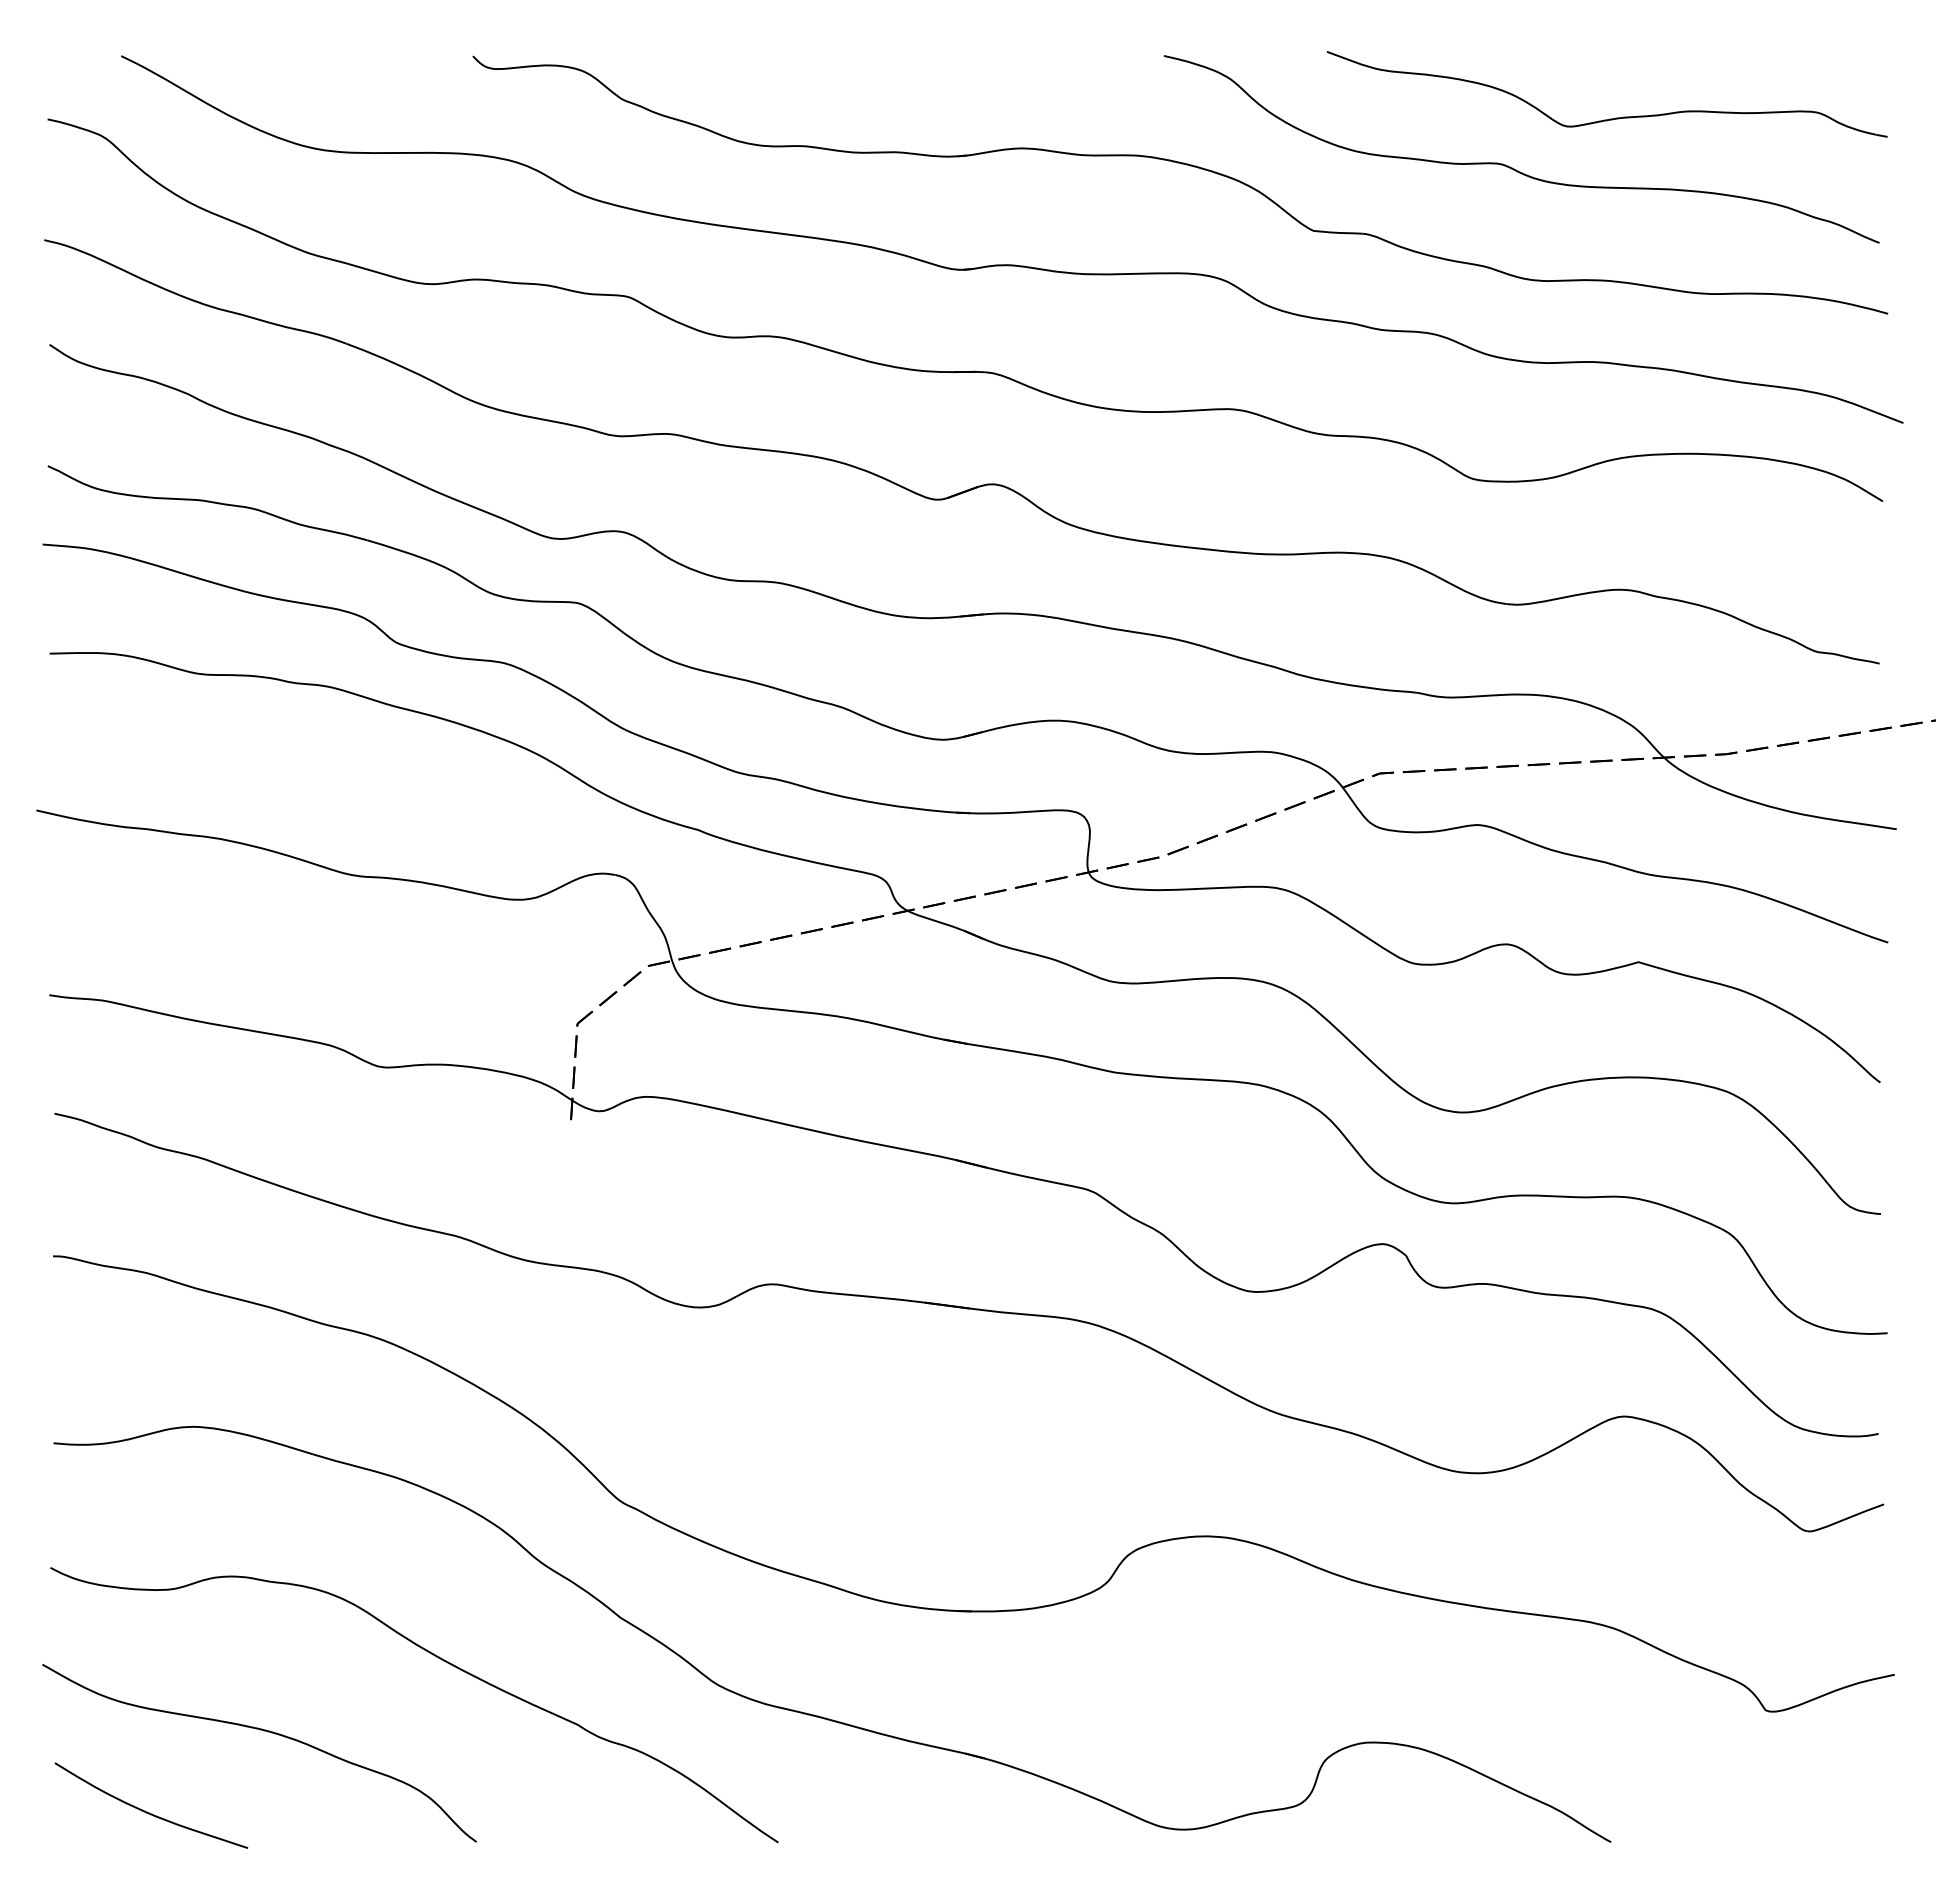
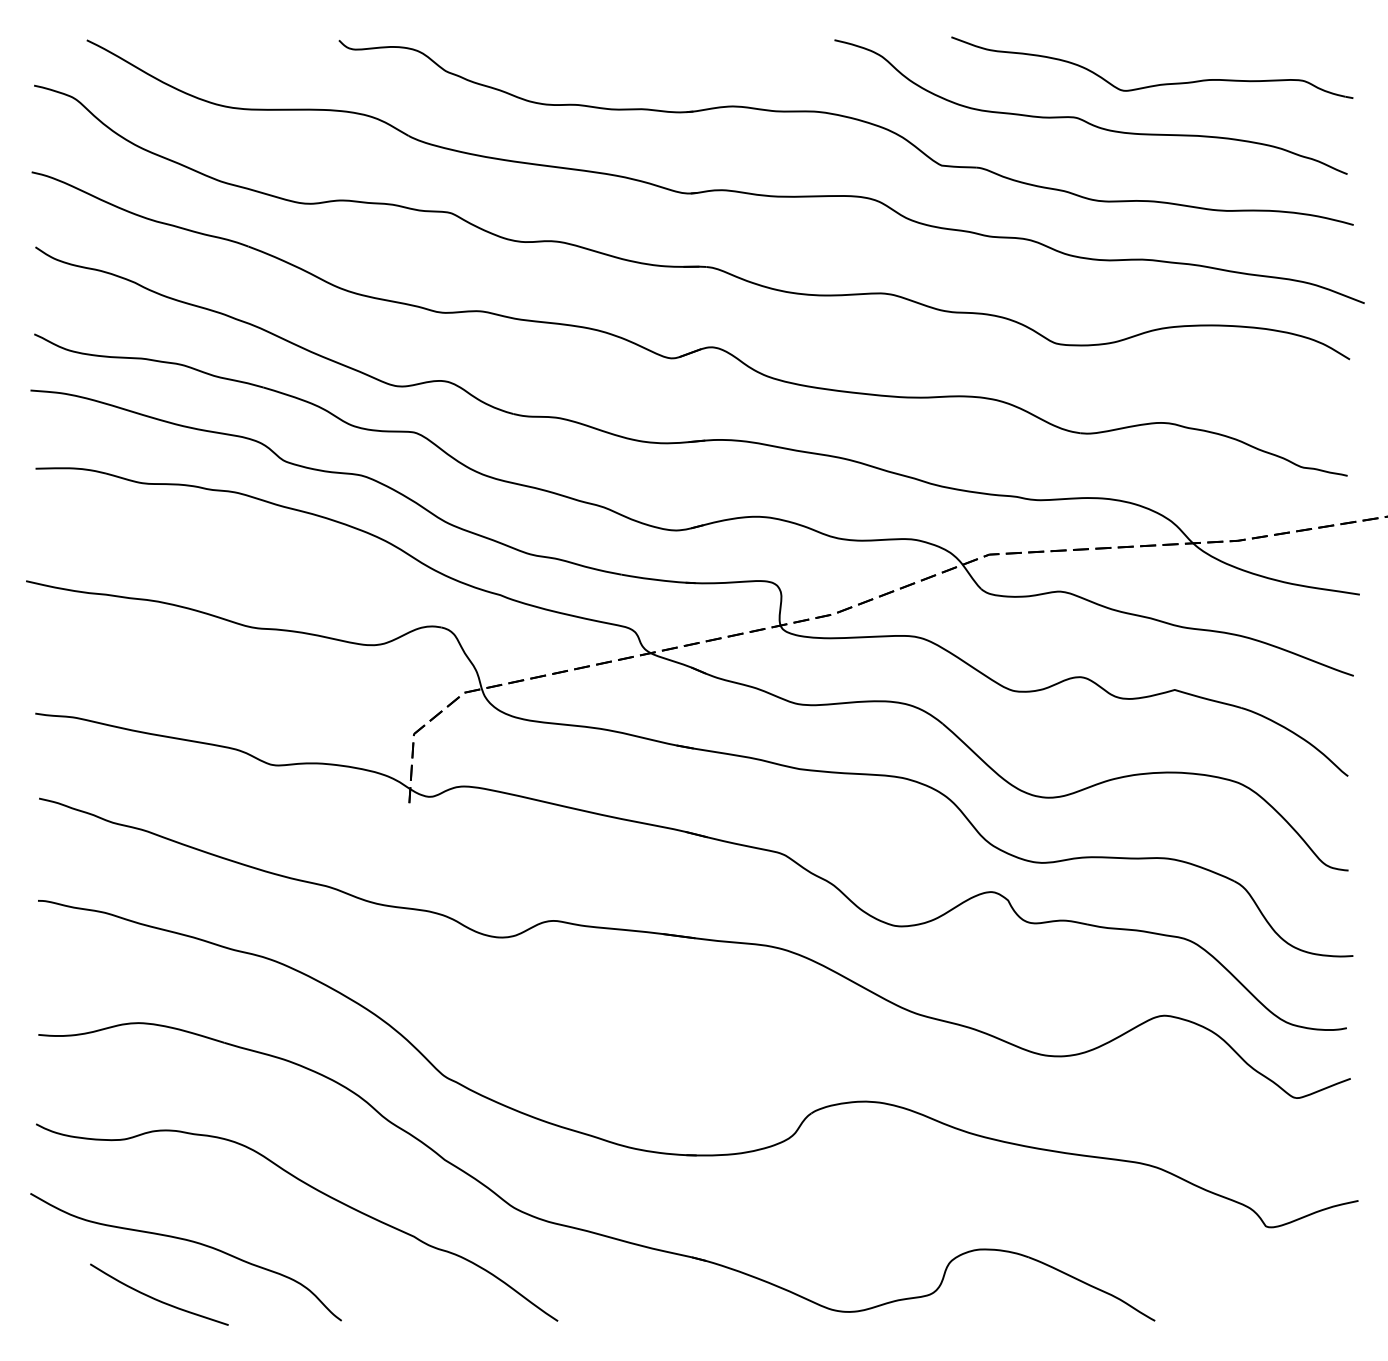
curve: (147, 1811) -> (156, 1298), moved

